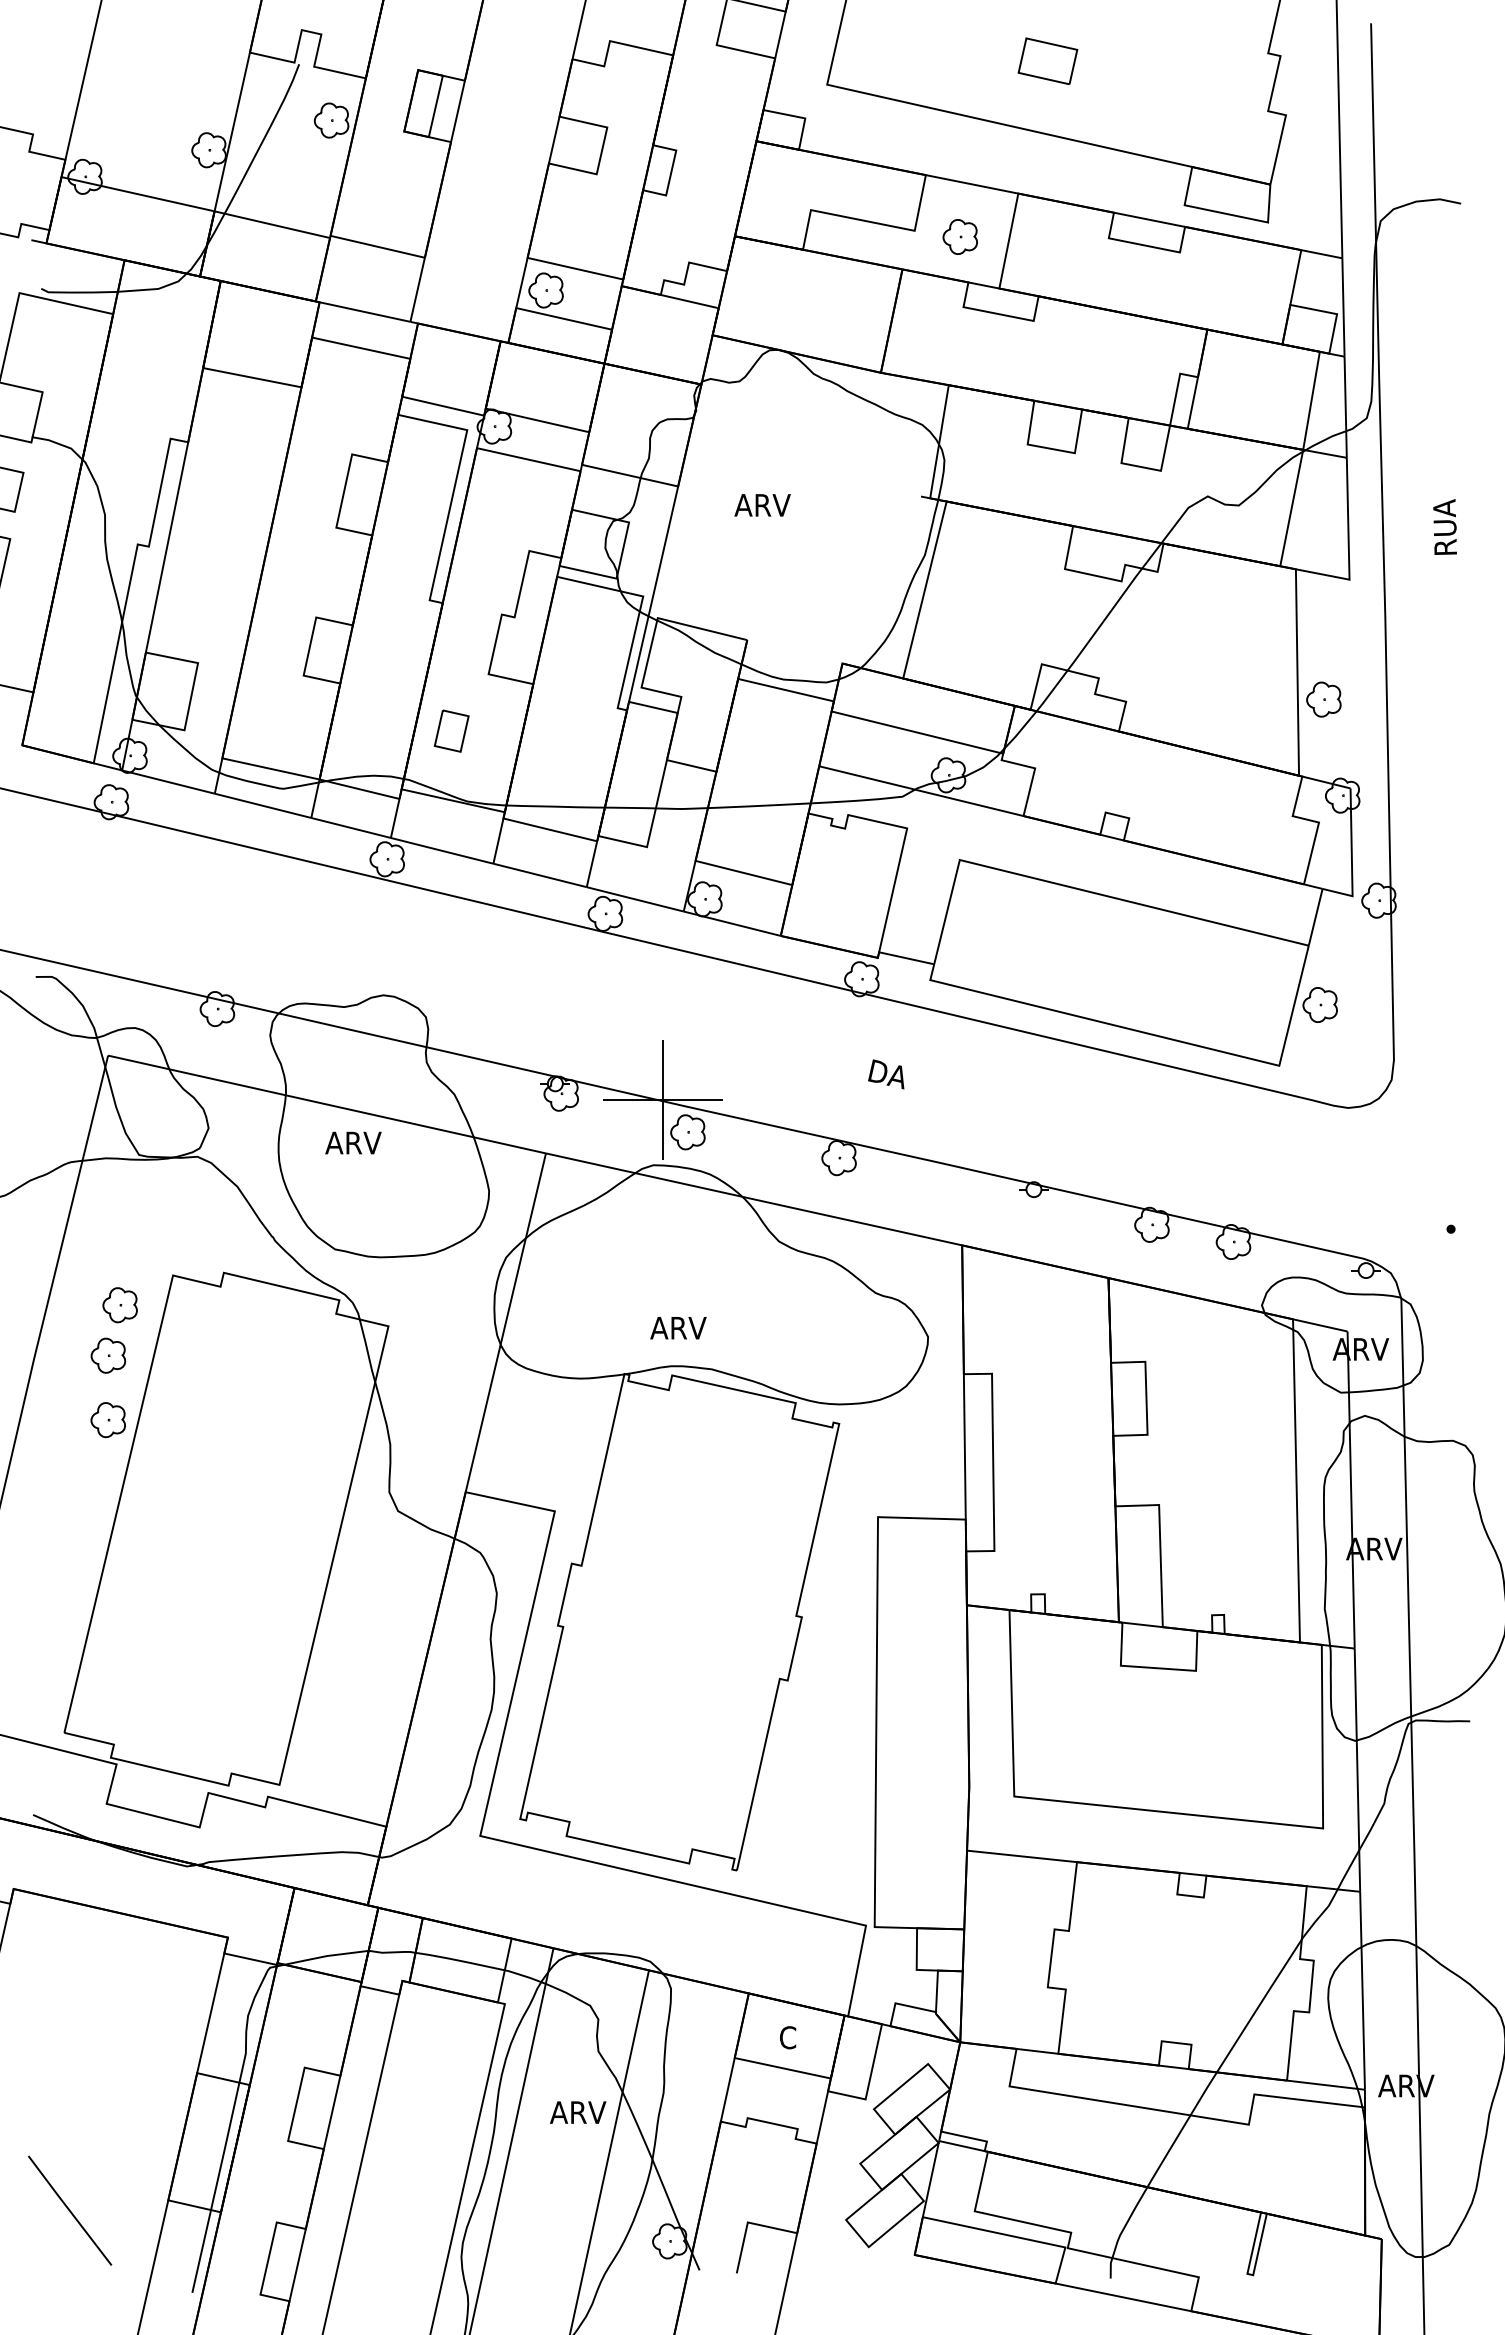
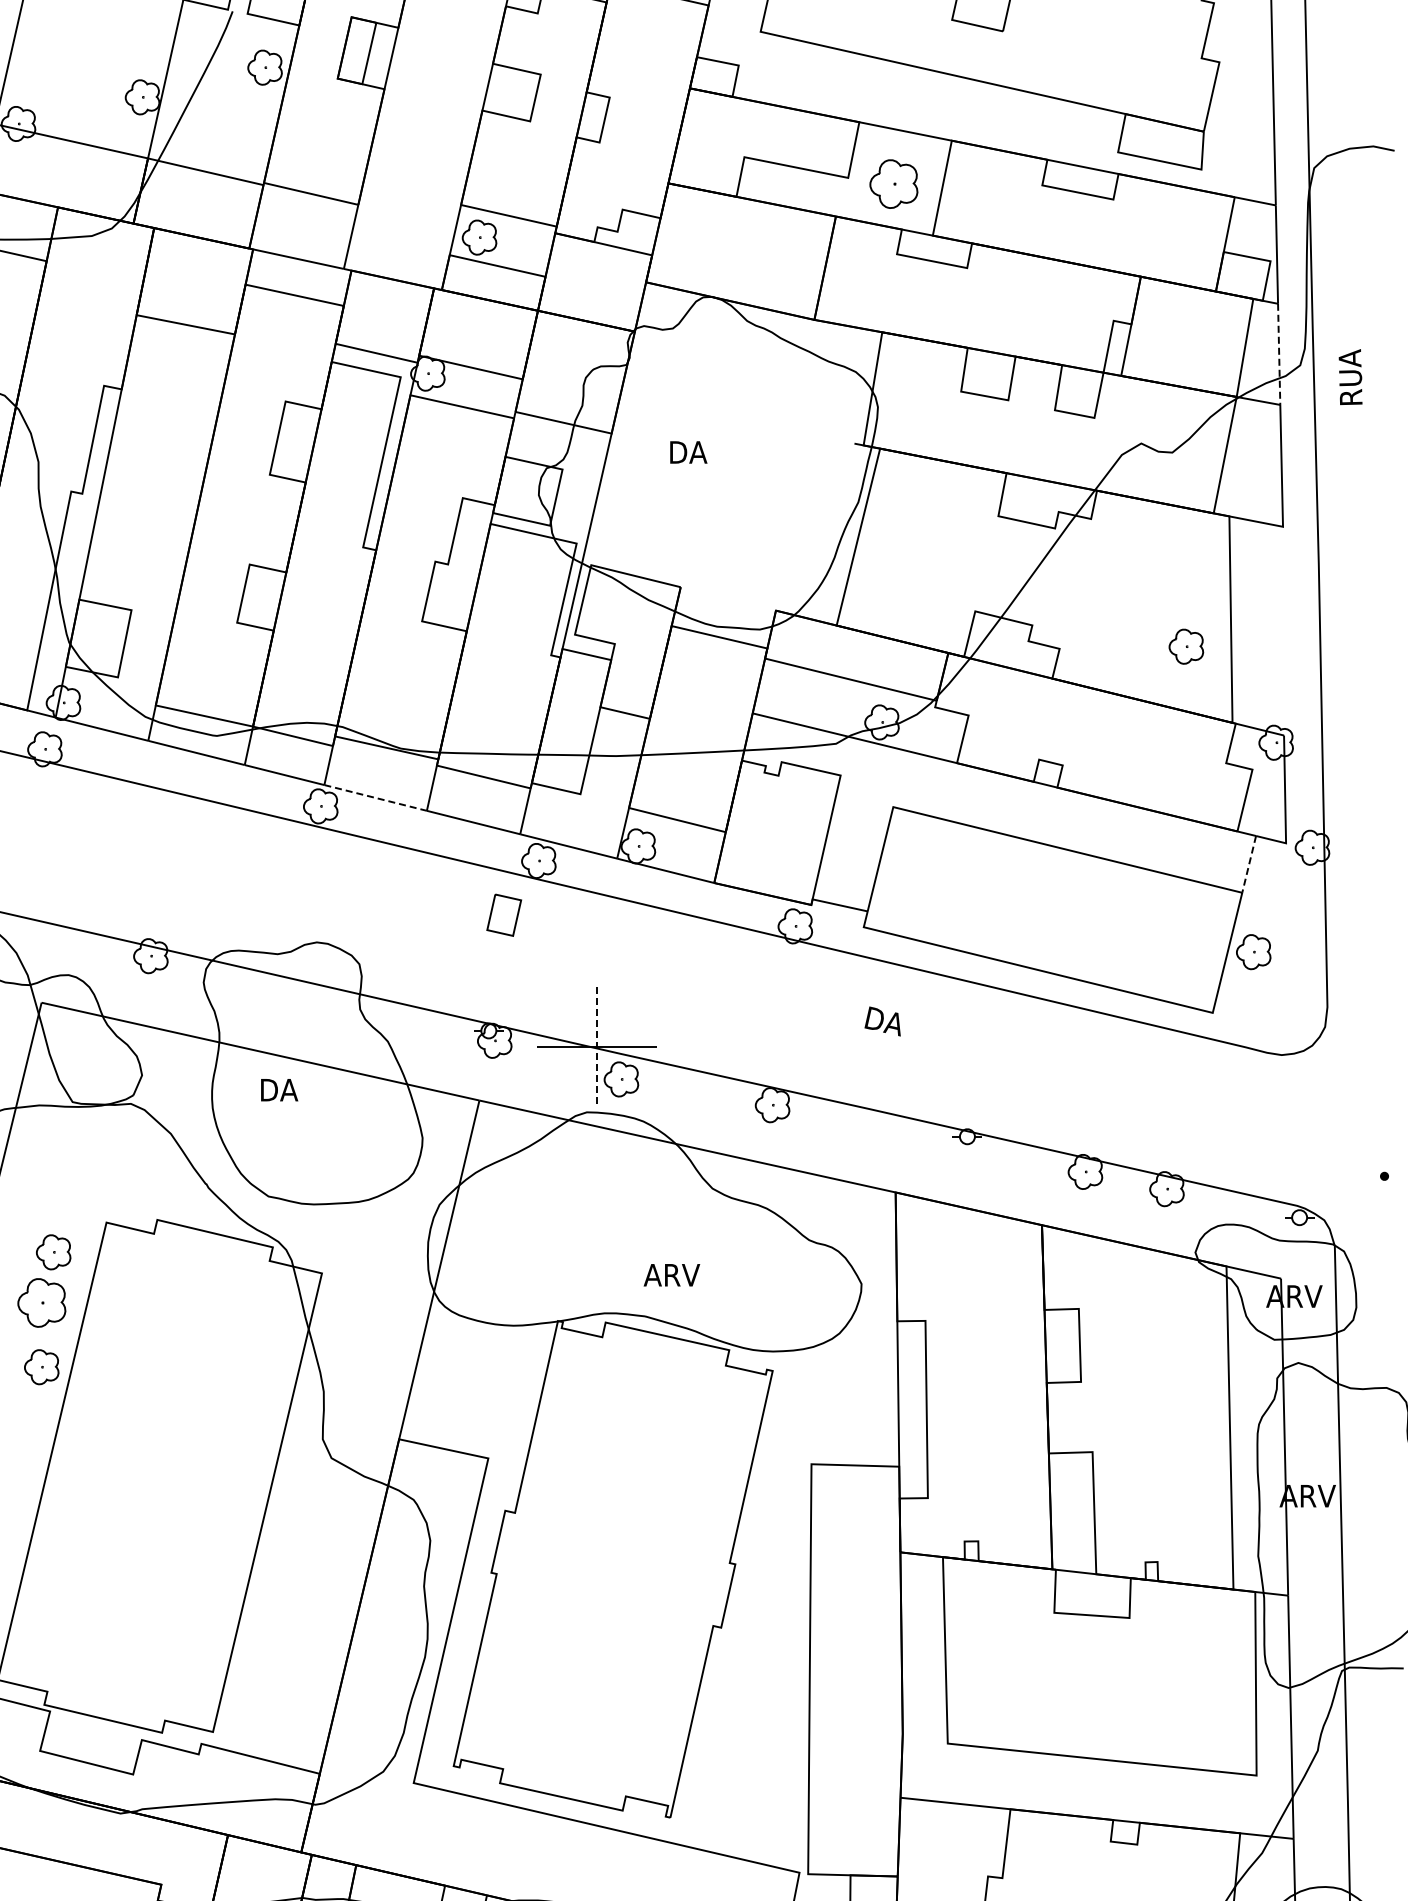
part: (959, 236) -> (892, 183), size x1.4
line: (1345, 407) -> (1278, 354), solid -> dashed
text: (762, 505) -> (695, 452), ARV -> DA
text: (1444, 526) -> (1349, 376), moved
part: (1323, 699) -> (1185, 646), moved
part: (451, 730) -> (503, 914), moved
line: (442, 850) -> (375, 797), solid -> dashed
line: (1315, 917) -> (1248, 864), solid -> dashed
text: (886, 1074) -> (882, 1021), moved
line: (663, 1099) -> (596, 1046), solid -> dashed
text: (353, 1142) -> (286, 1089), ARV -> DA
text: (678, 1328) -> (671, 1275), moved
part: (108, 1355) -> (41, 1302), size x1.4

